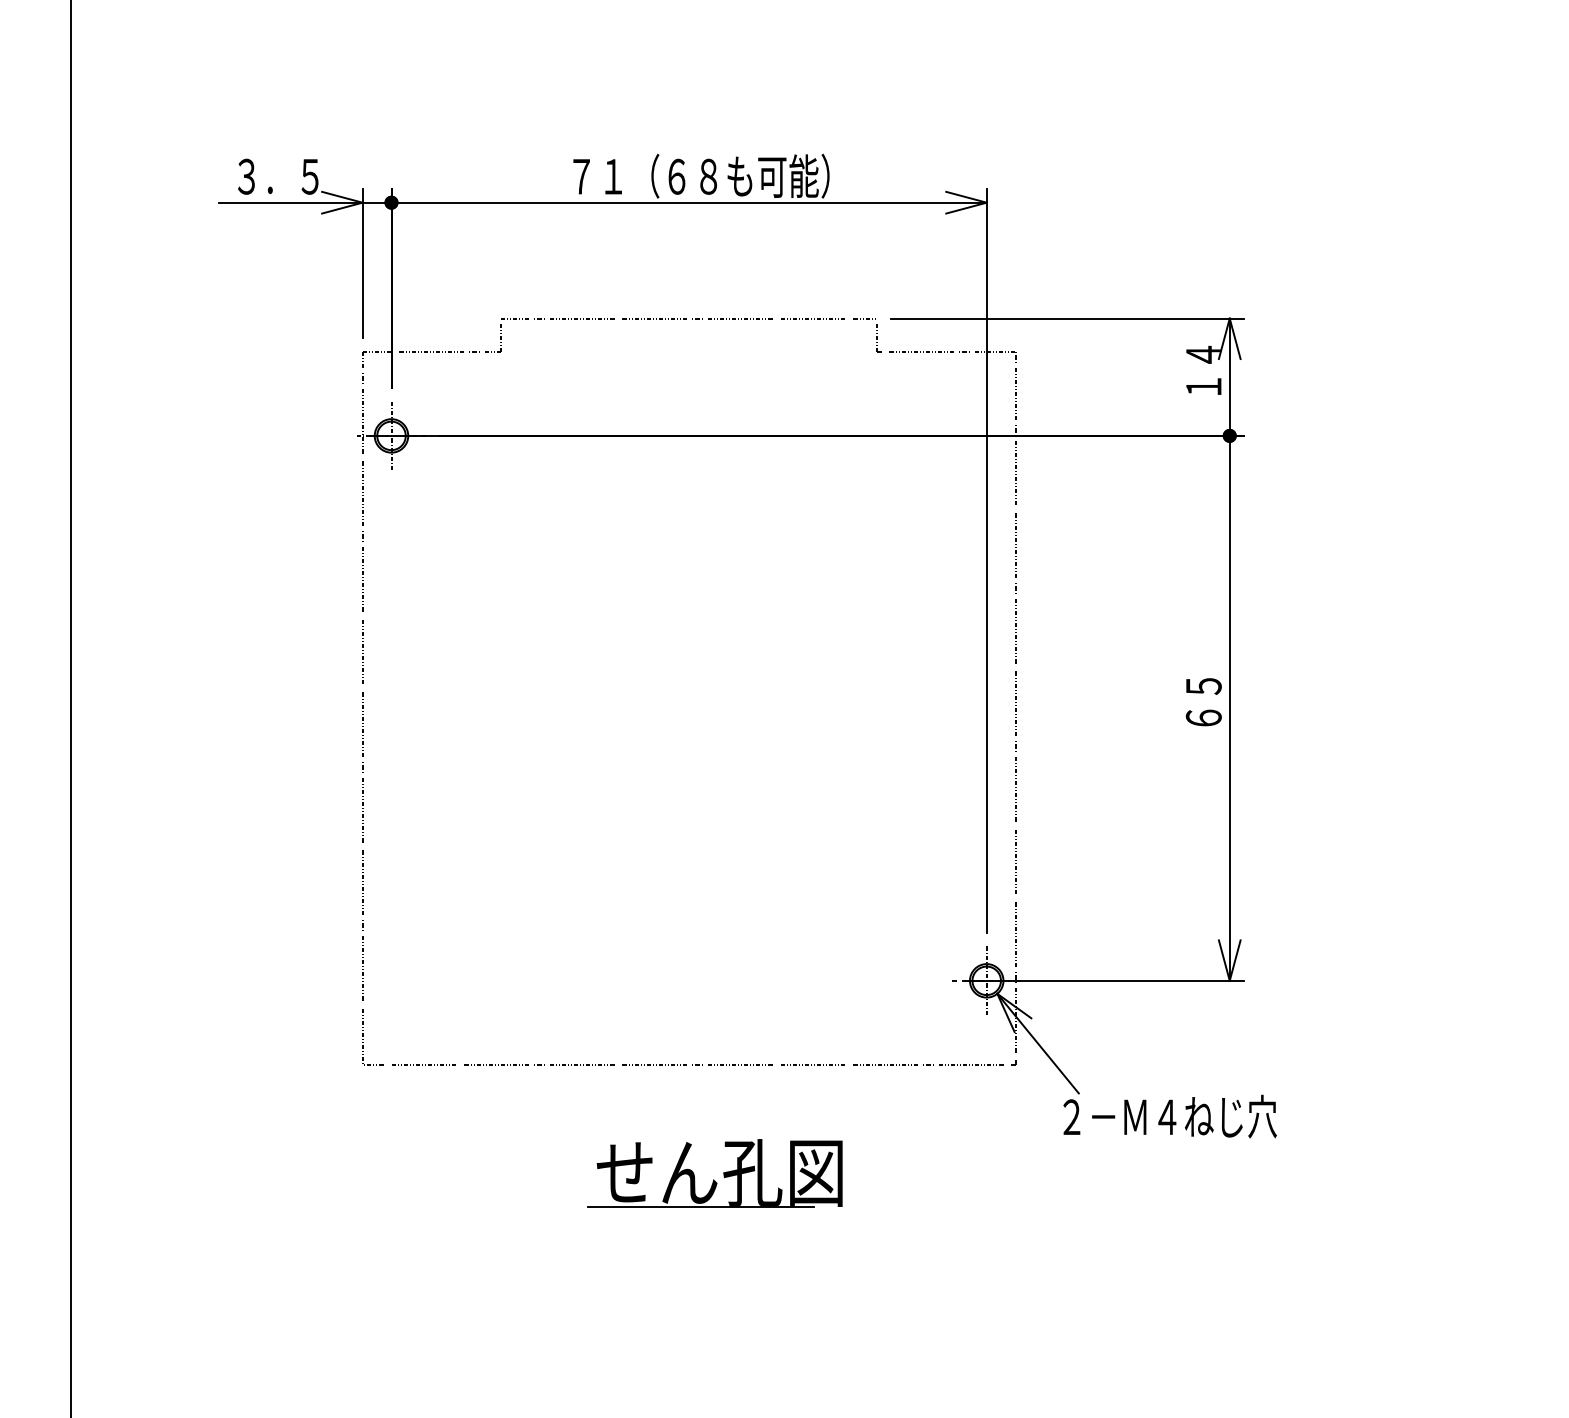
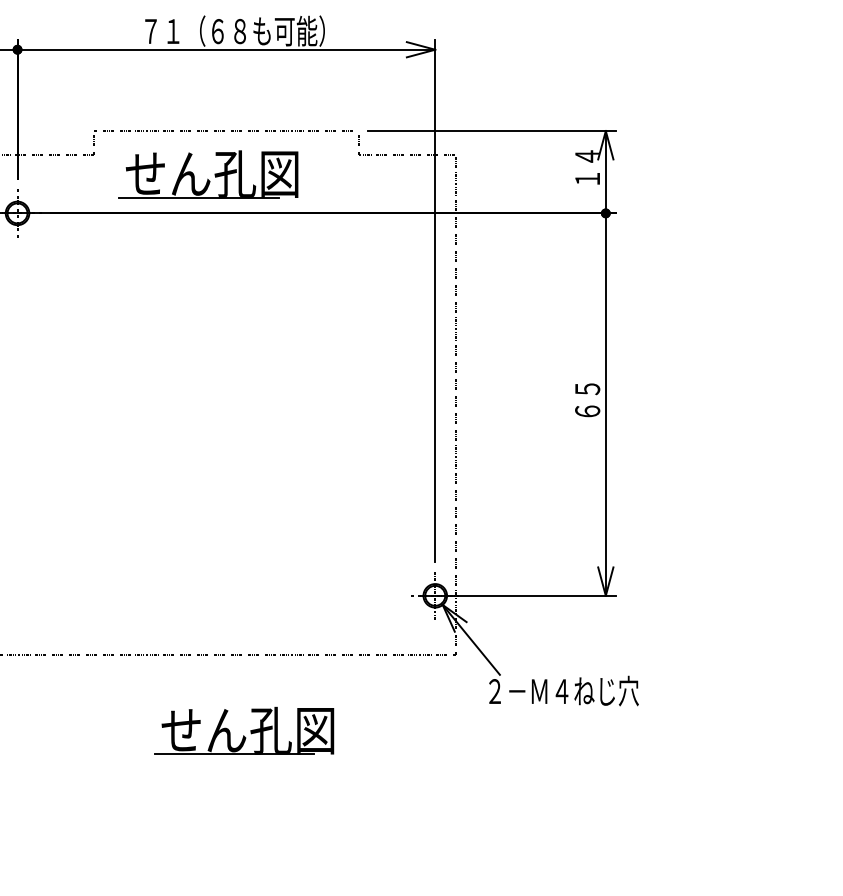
part: (662, 386) -> (207, 178), added

